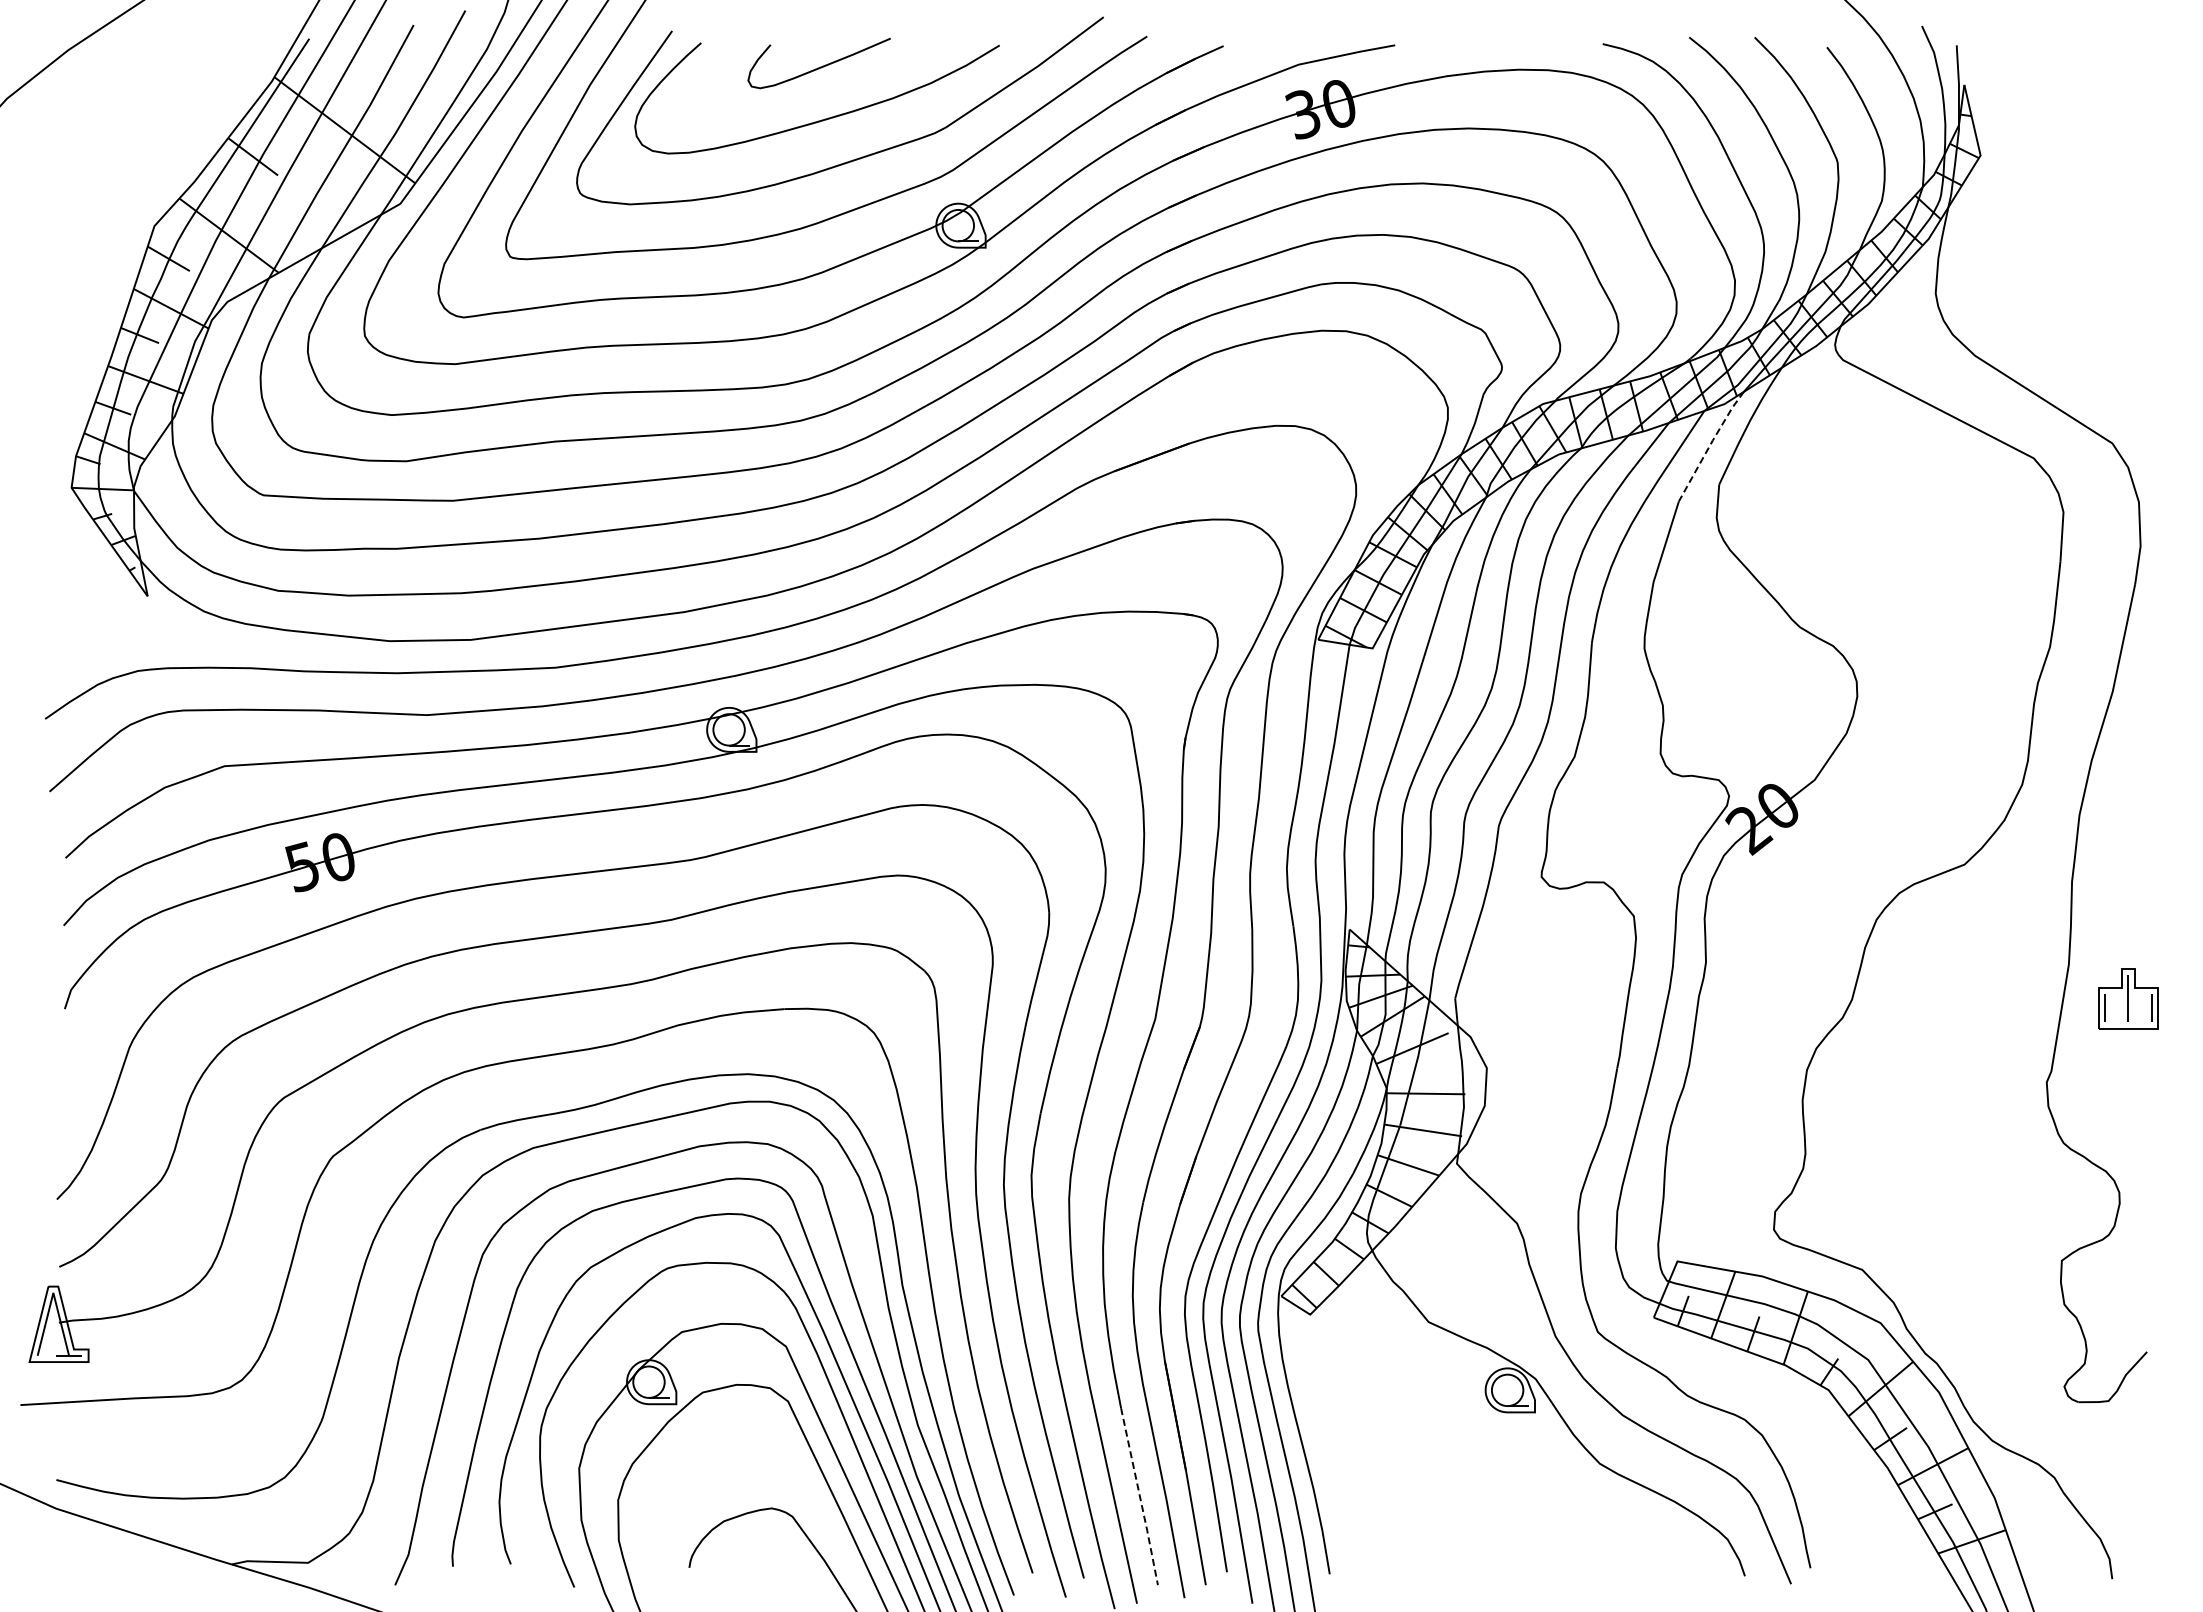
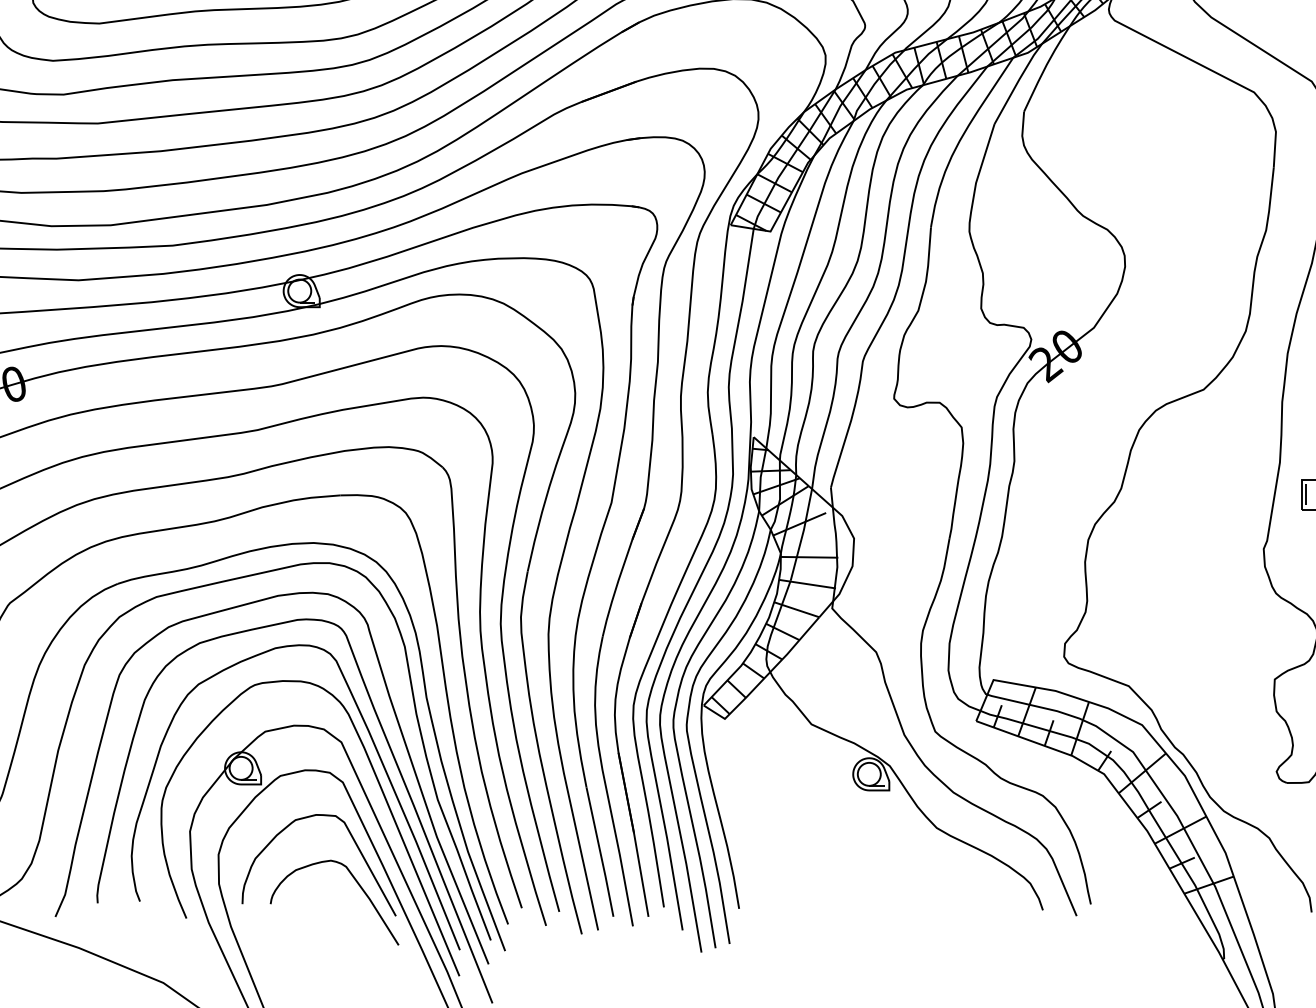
line: (1710, 444) -> (1017, 82), dashed -> solid
curve: (806, 1488) -> (356, 846), added
line: (1140, 1497) -> (600, 852), dashed -> solid

